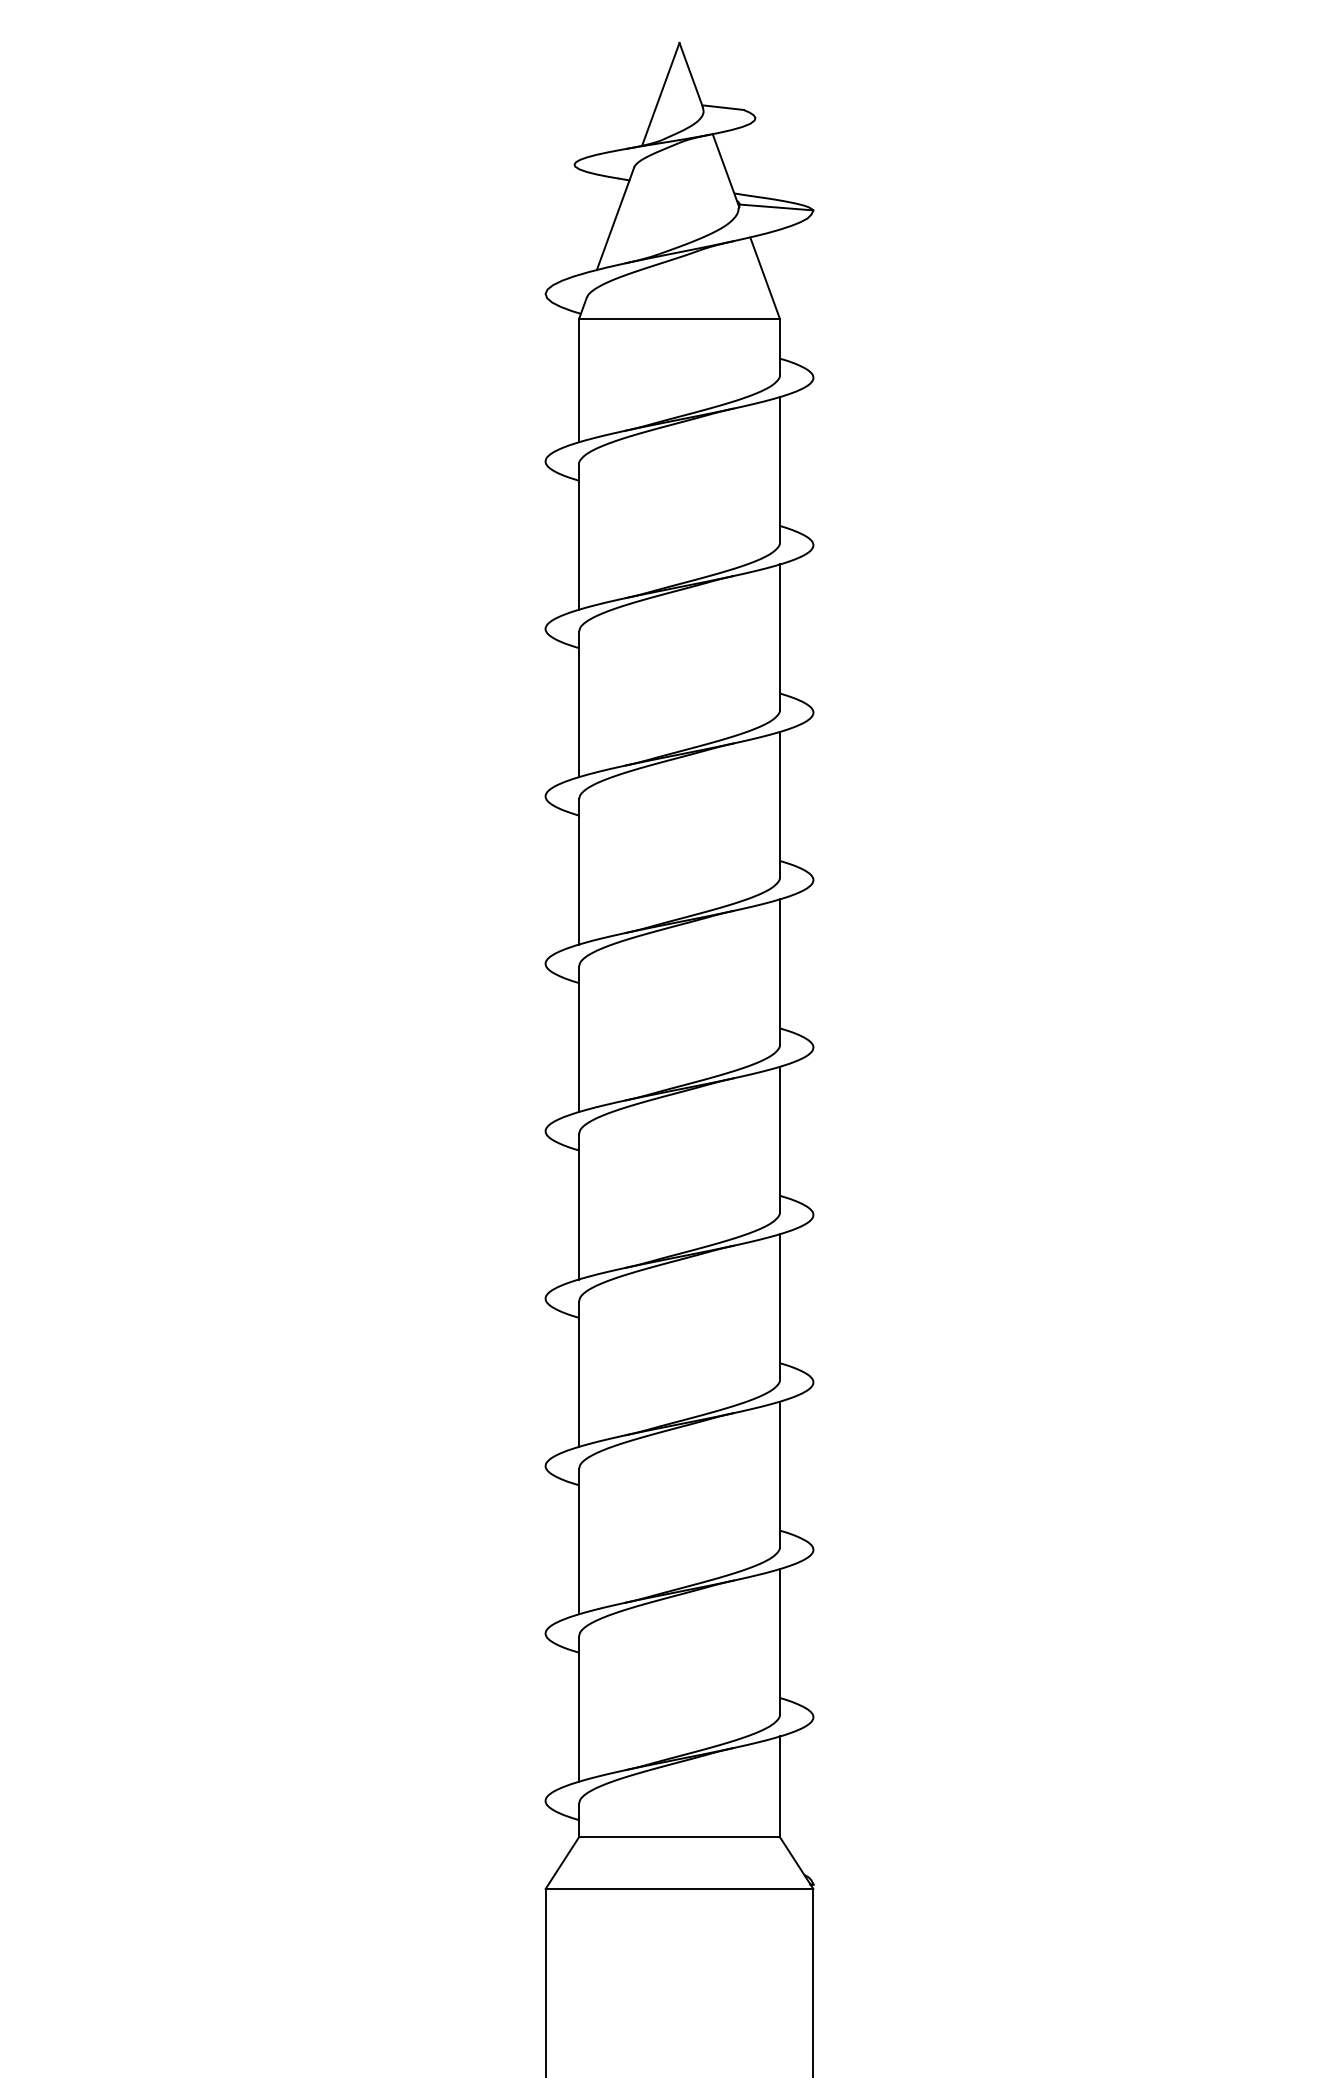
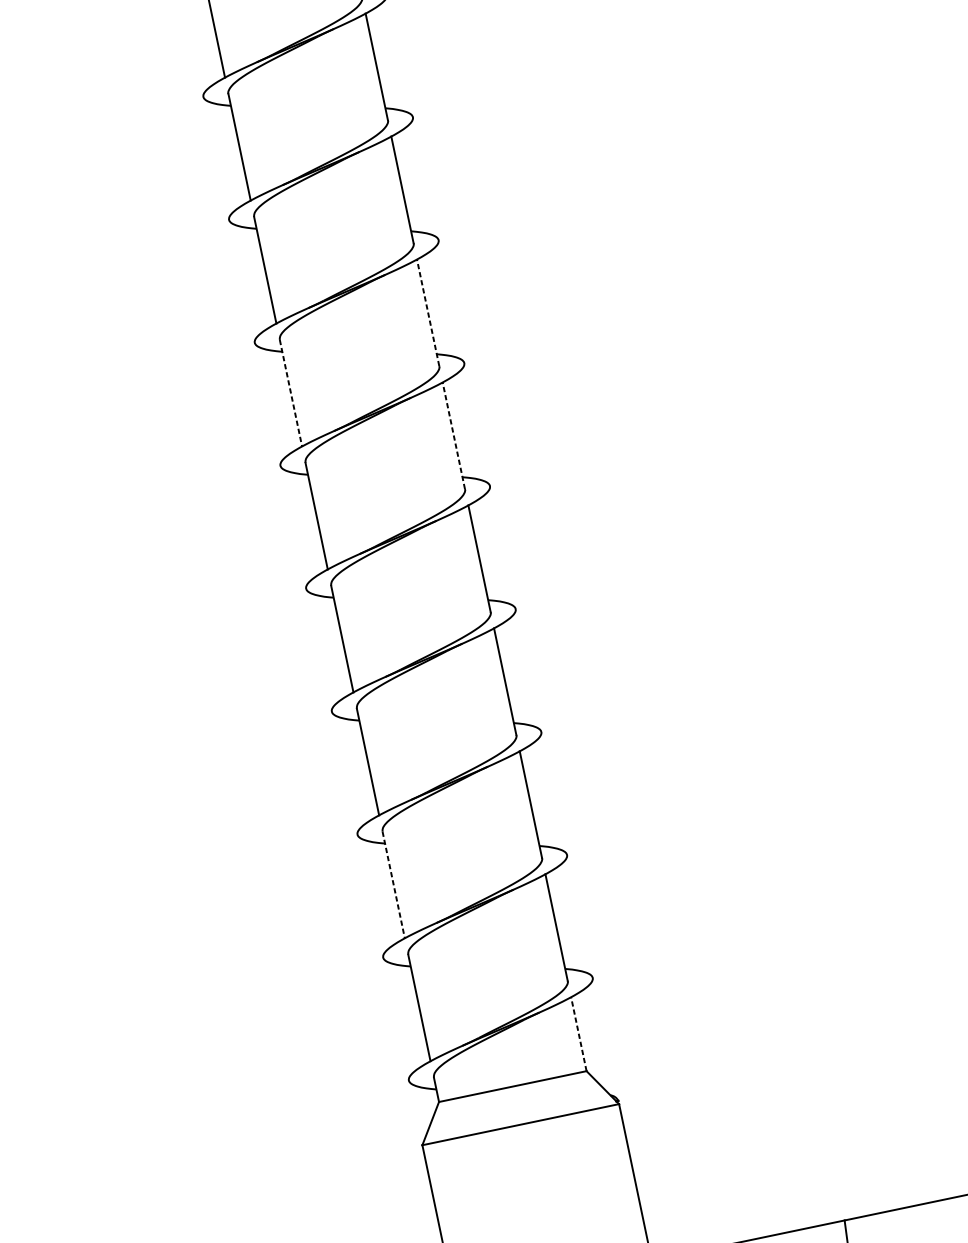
line: (779, 804) -> (427, 312), solid -> dashed
line: (579, 872) -> (291, 393), solid -> dashed
line: (779, 971) -> (453, 435), solid -> dashed
line: (579, 1541) -> (394, 884), solid -> dashed
line: (779, 1786) -> (578, 1034), solid -> dashed

